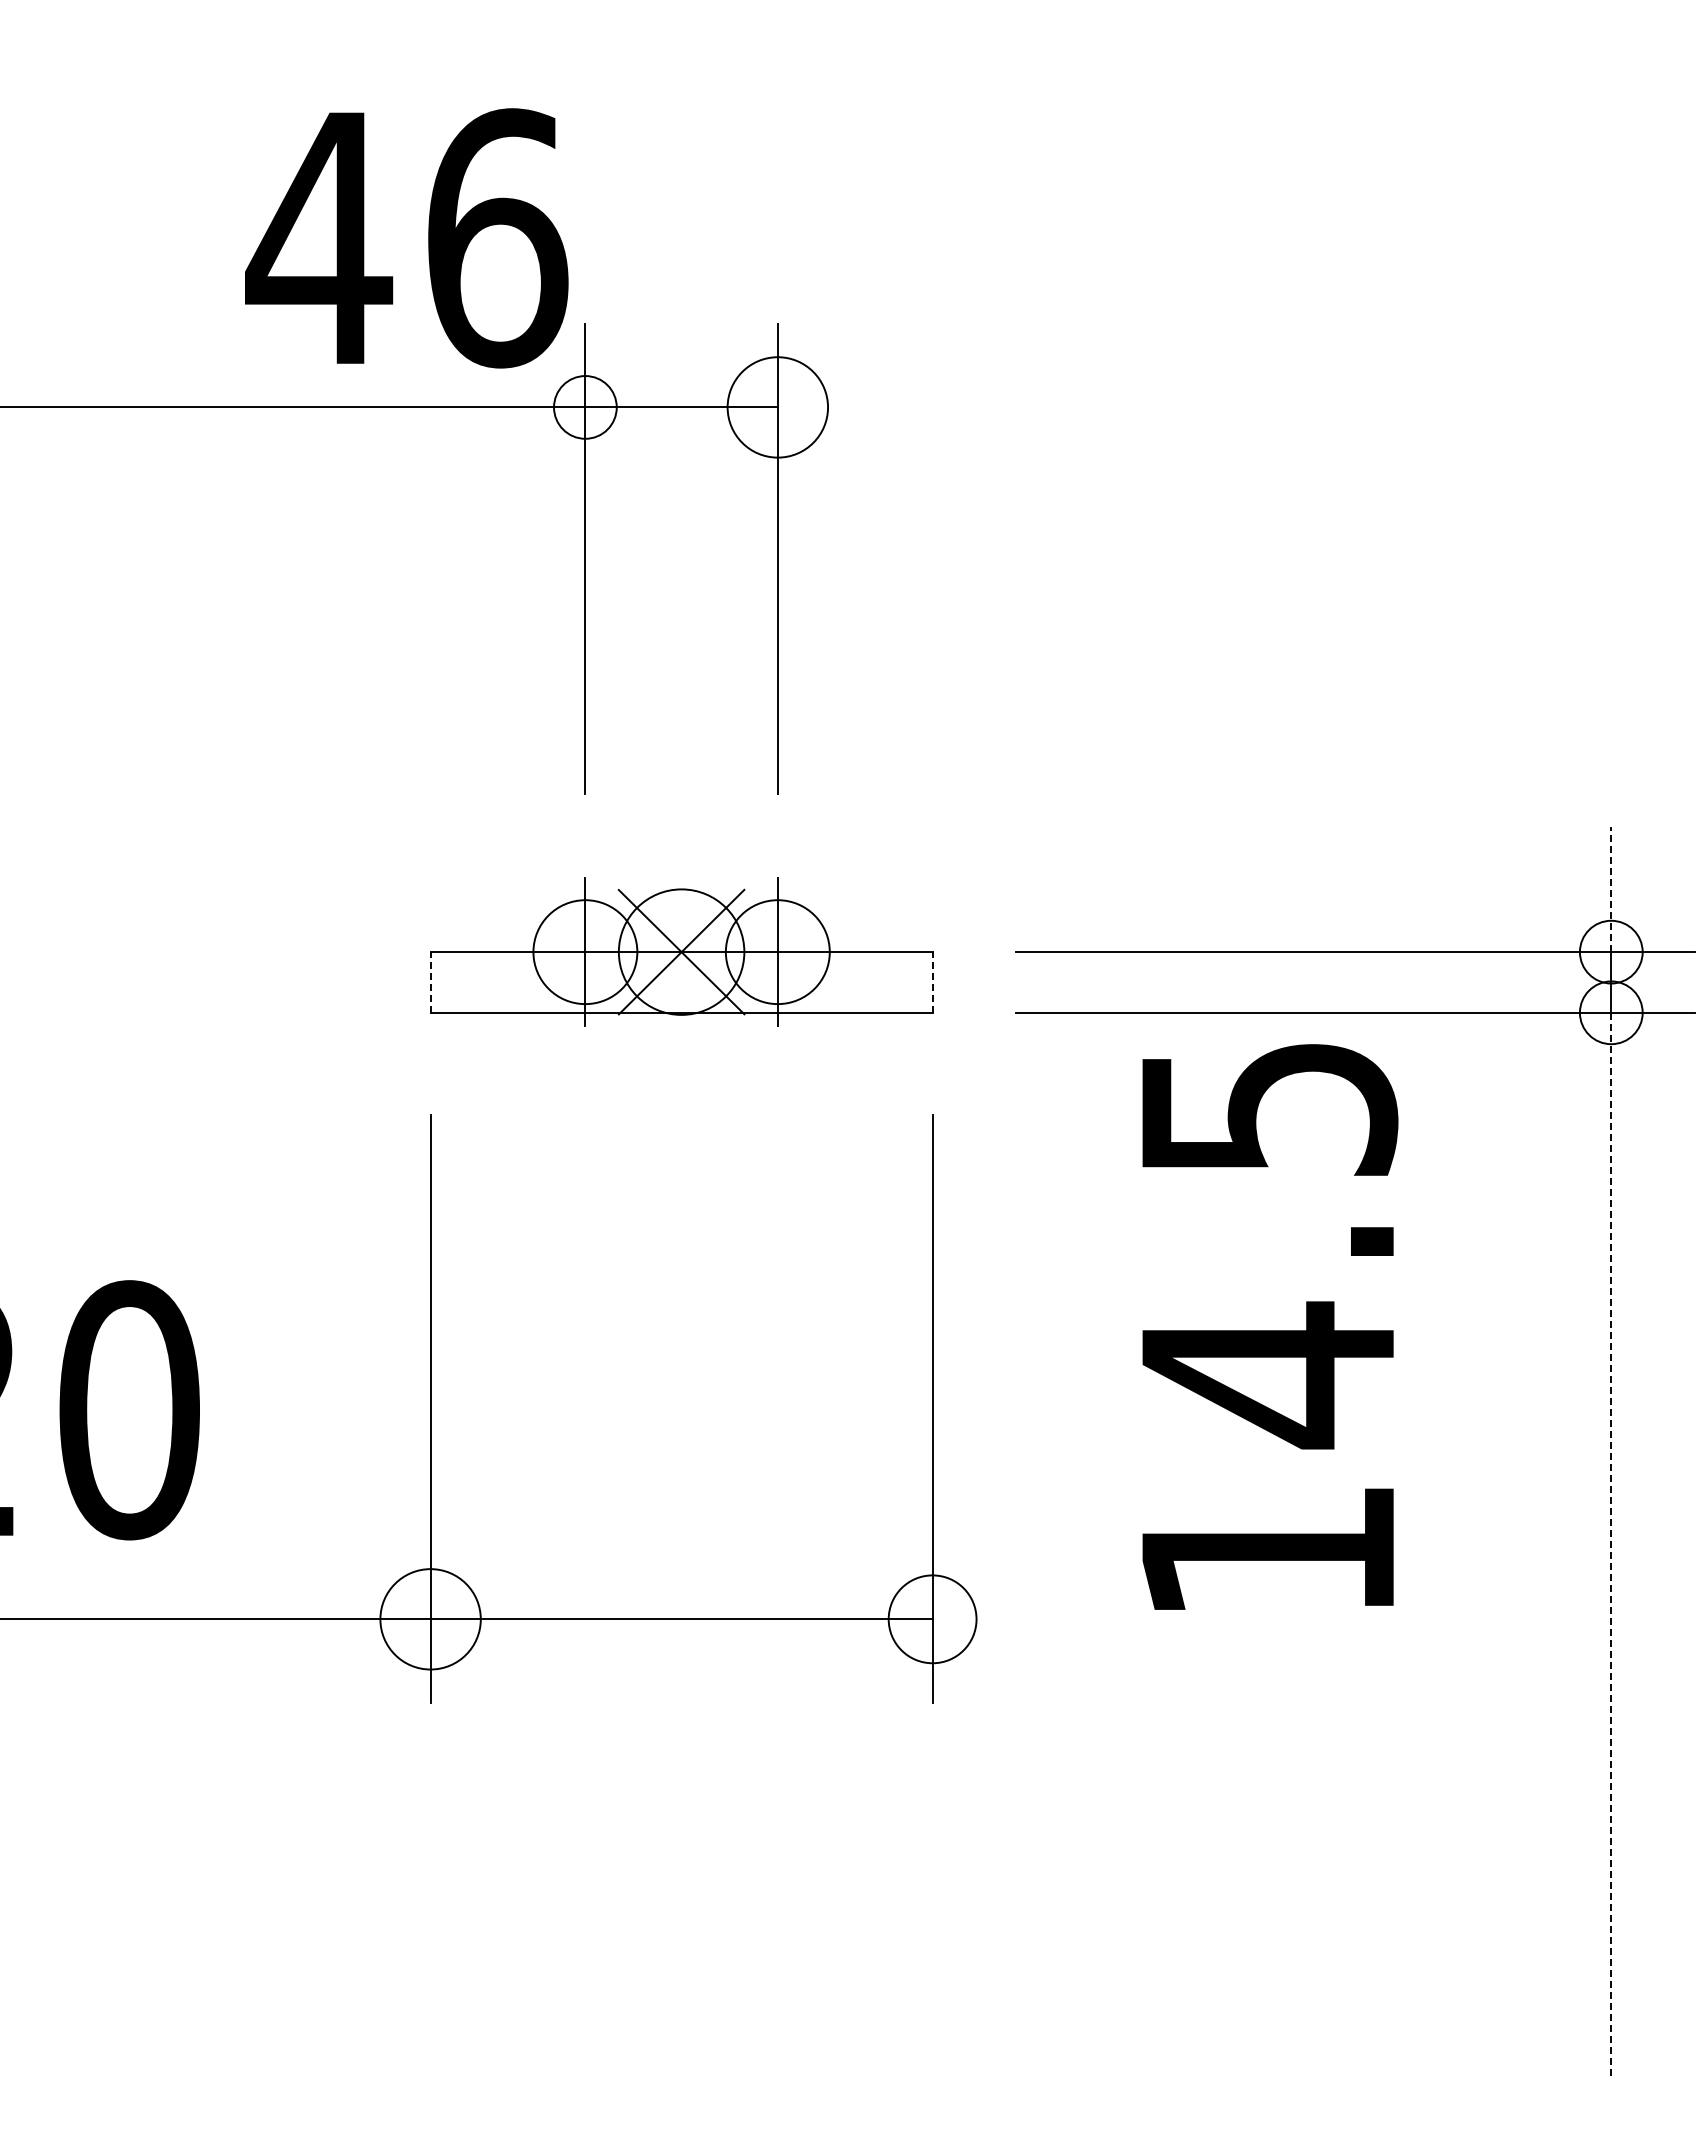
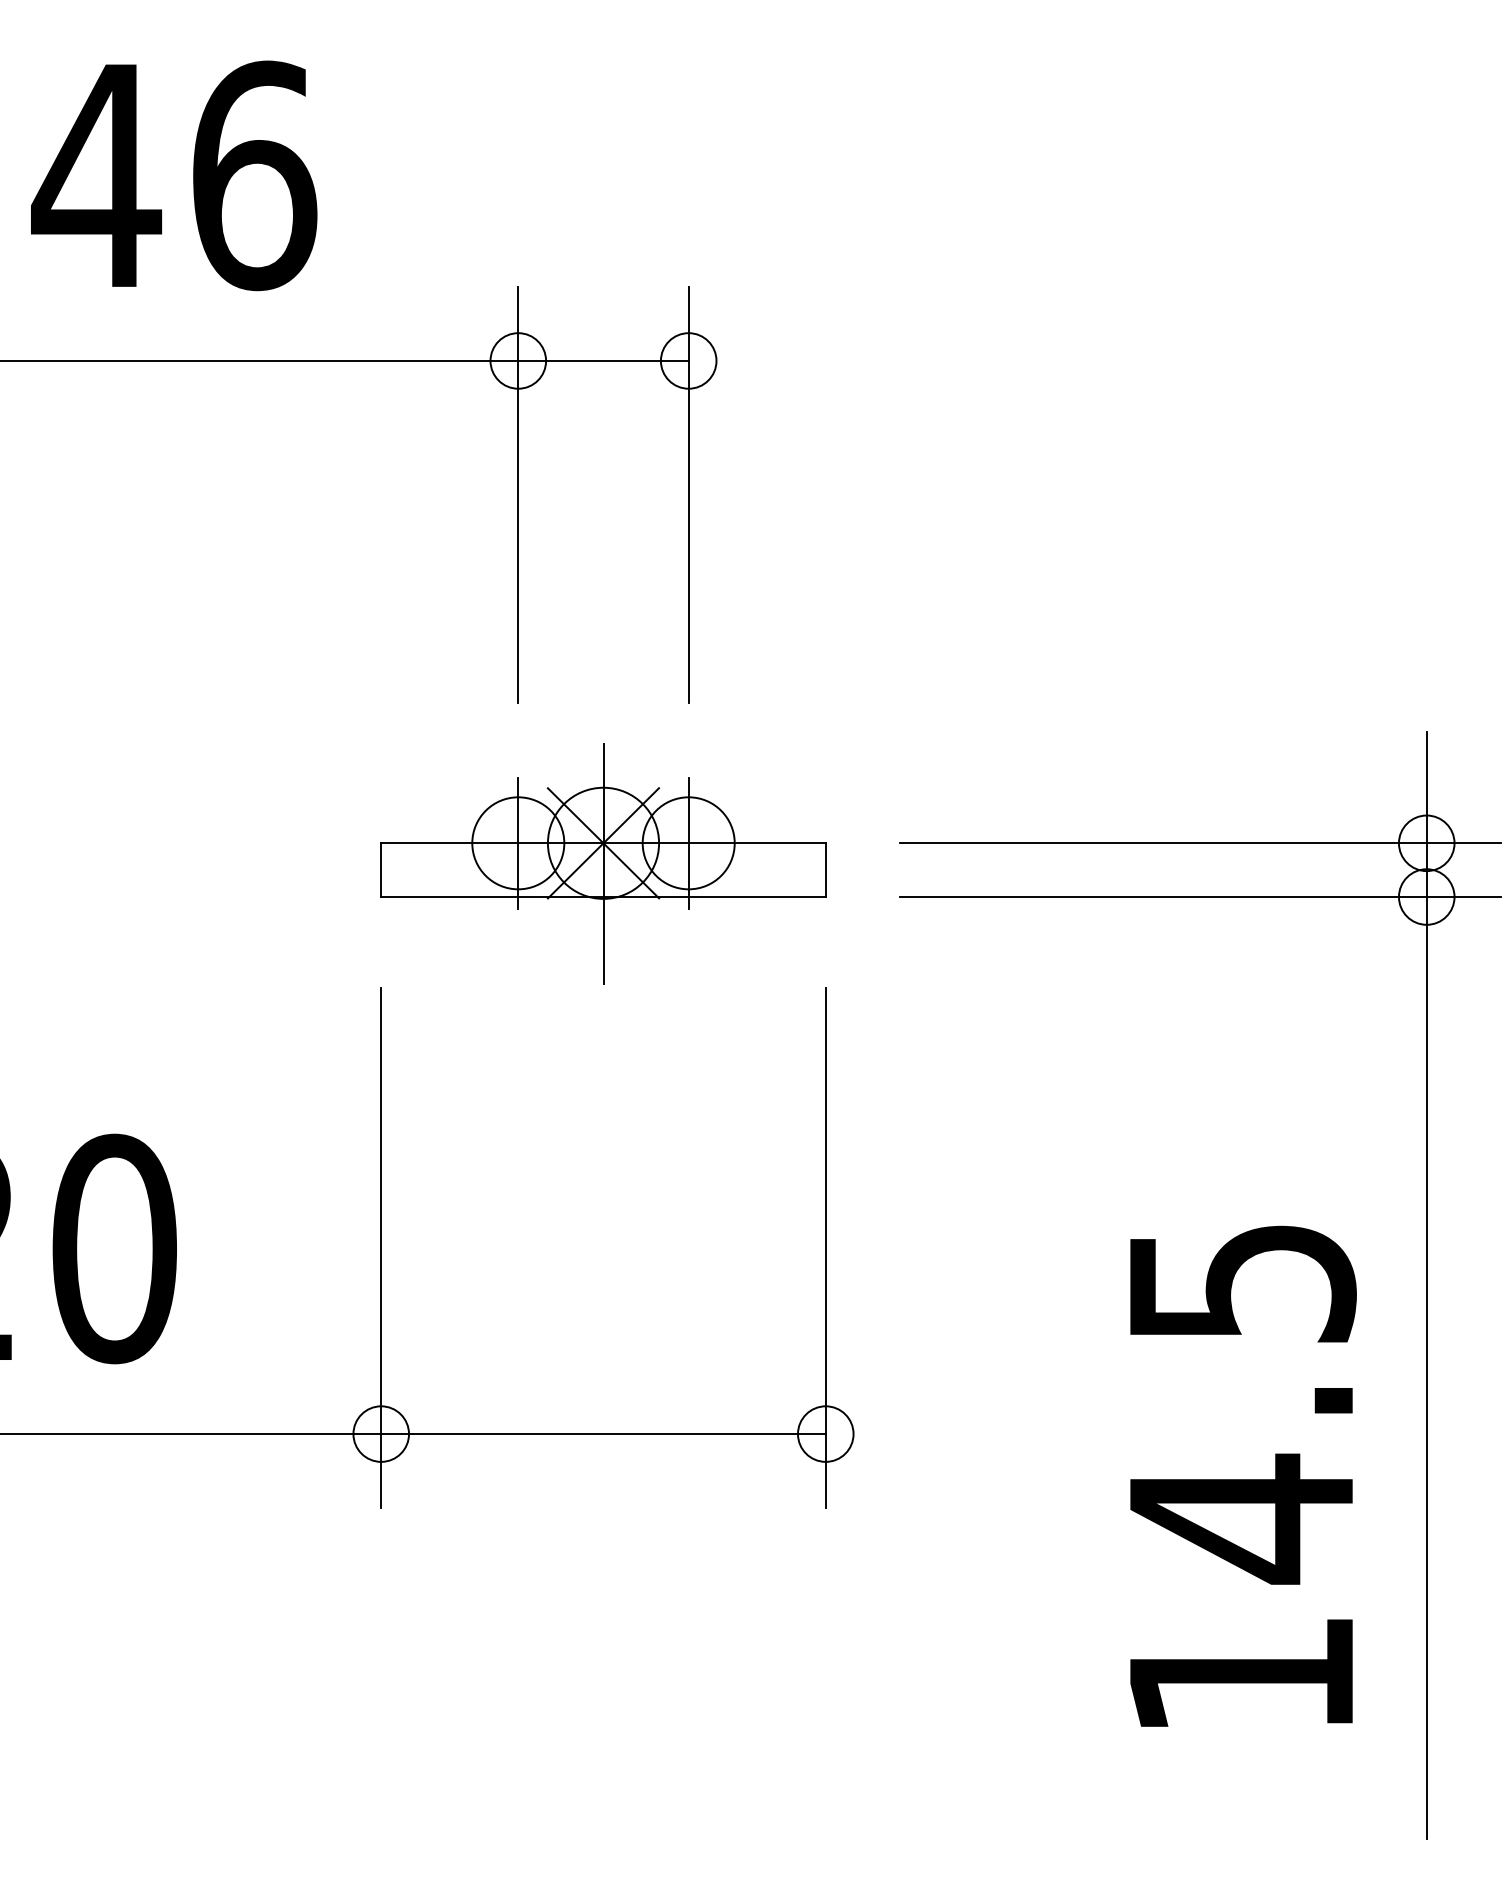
text: (406, 238) -> (173, 175), moved
circle: (777, 407) -> (688, 361), size x0.62
line: (1611, 889) -> (1426, 787), dashed -> solid
line: (681, 975) -> (603, 863), added
line: (430, 981) -> (381, 869), dashed -> solid
line: (932, 981) -> (825, 869), dashed -> solid
text: (1270, 1326) -> (1243, 1475), moved
line: (1611, 1544) -> (1426, 1367), dashed -> solid
circle: (430, 1618) -> (381, 1433), size x0.62
circle: (932, 1618) -> (825, 1433), size x0.71

